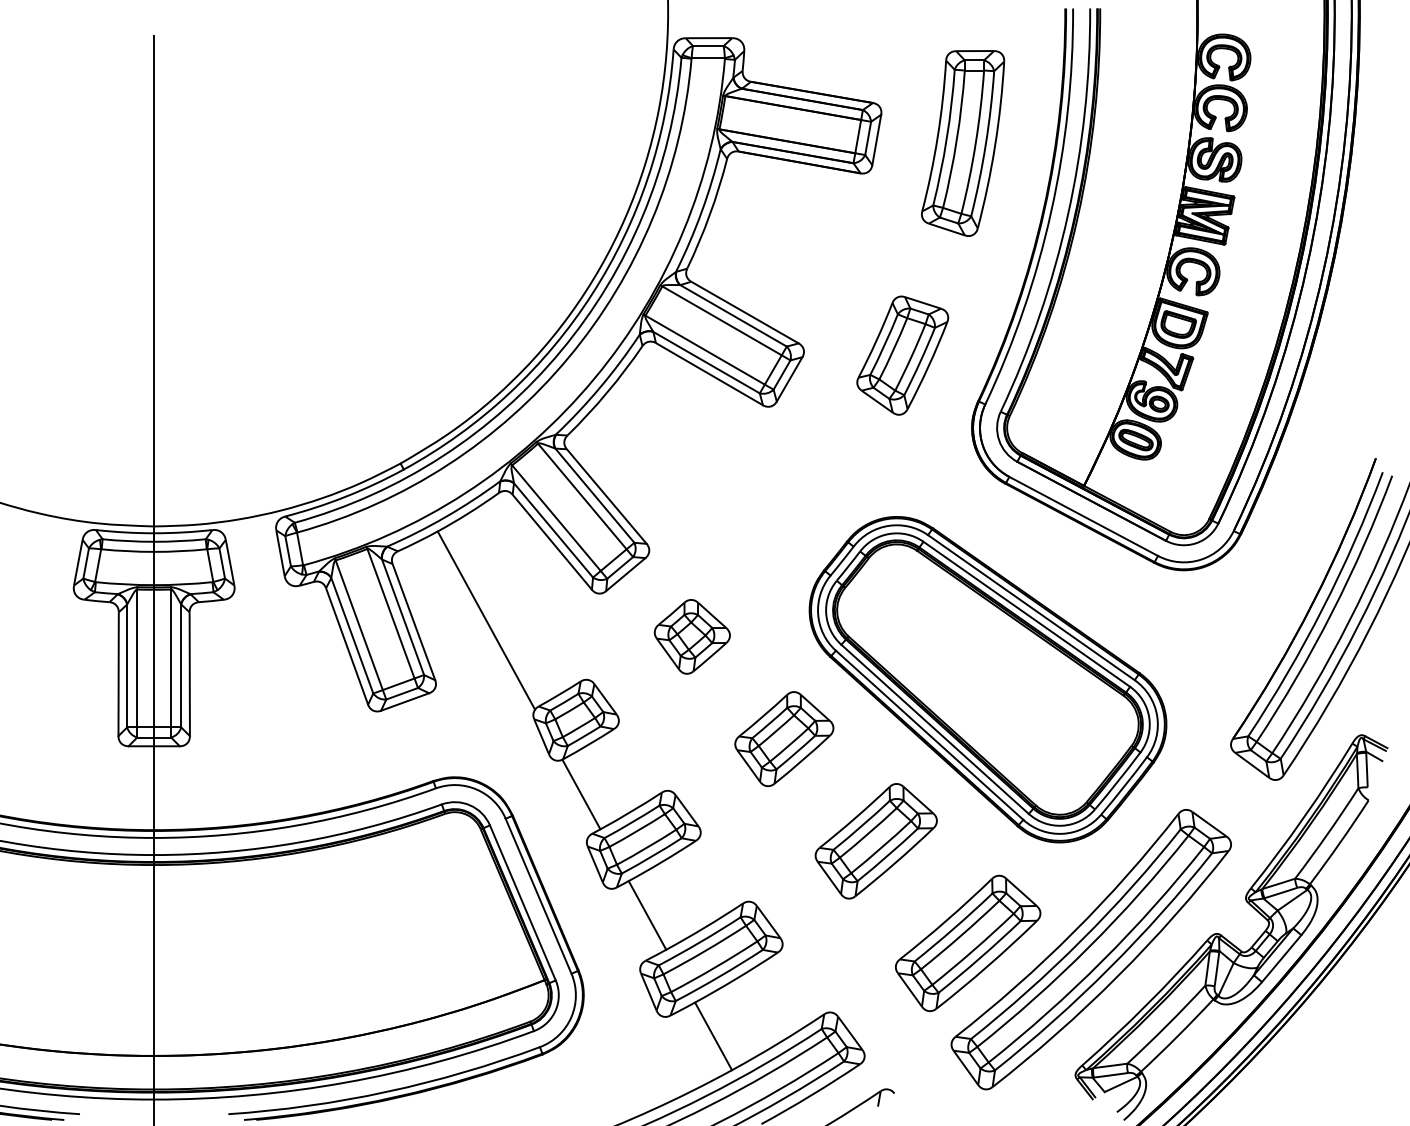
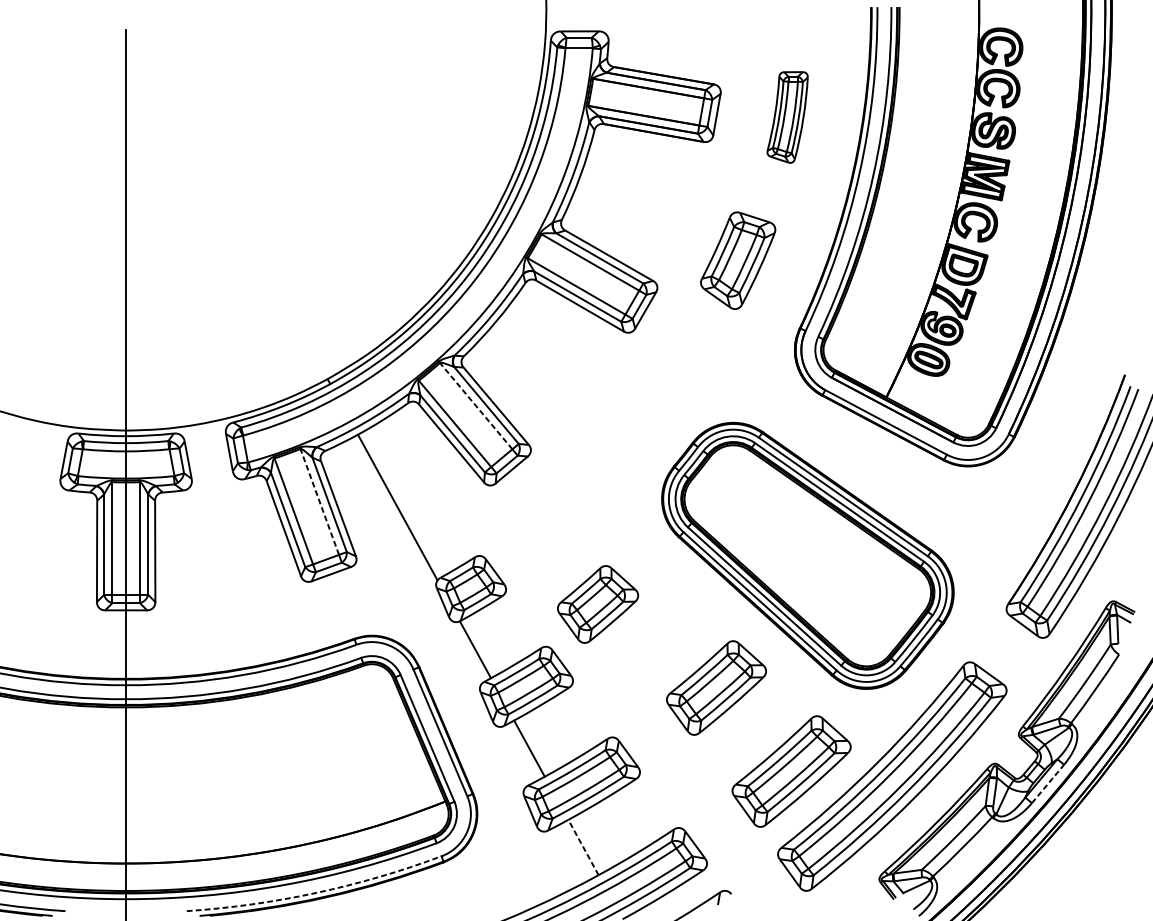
part: (963, 143) -> (787, 117), size x0.6
part: (902, 355) -> (737, 260), moved
line: (582, 496) -> (476, 406), solid -> dashed
line: (391, 613) -> (320, 501), solid -> dashed
part: (691, 636) -> (565, 520), removed
part: (784, 739) -> (598, 604), moved
line: (1281, 958) -> (1047, 783), solid -> dashed
line: (713, 1036) -> (583, 847), solid -> dashed
arc: (386, 1091) -> (316, 892), solid -> dashed

